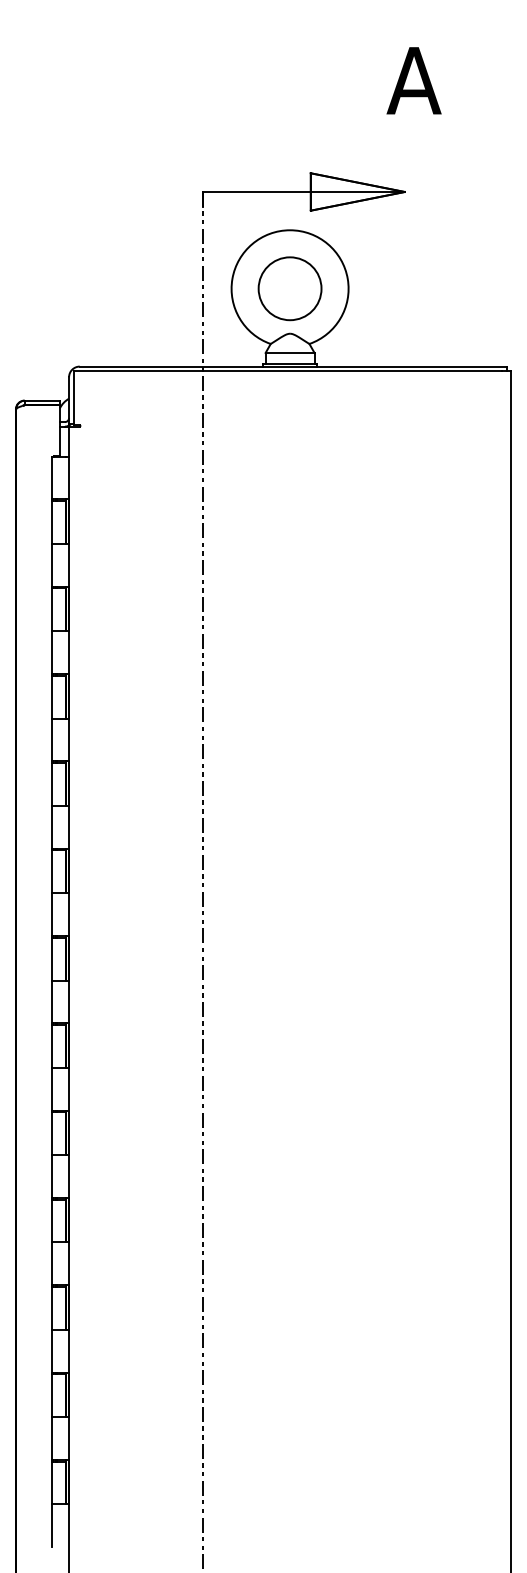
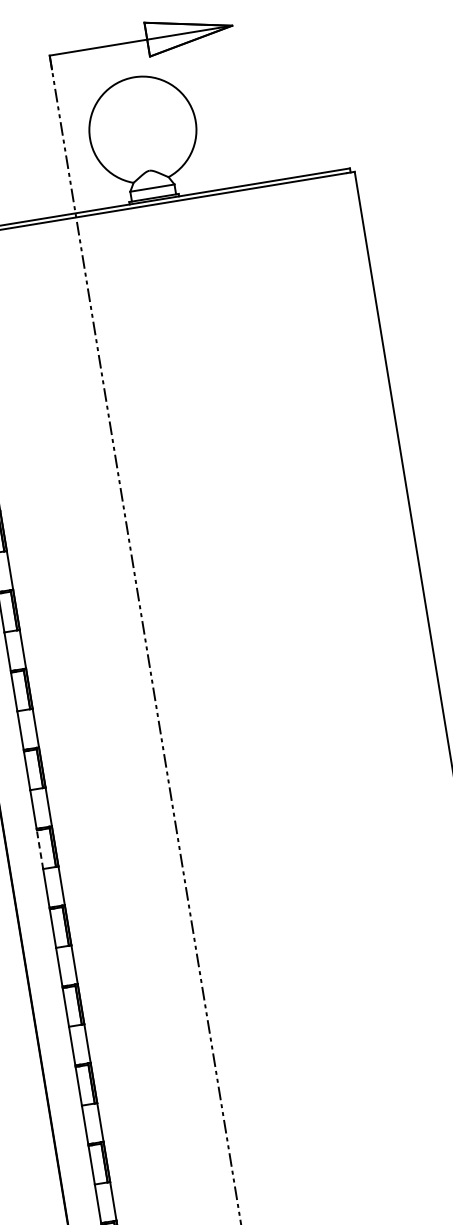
circle: (289, 288) -> (142, 129), removed
line: (52, 1045) -> (40, 848), solid -> dashed

